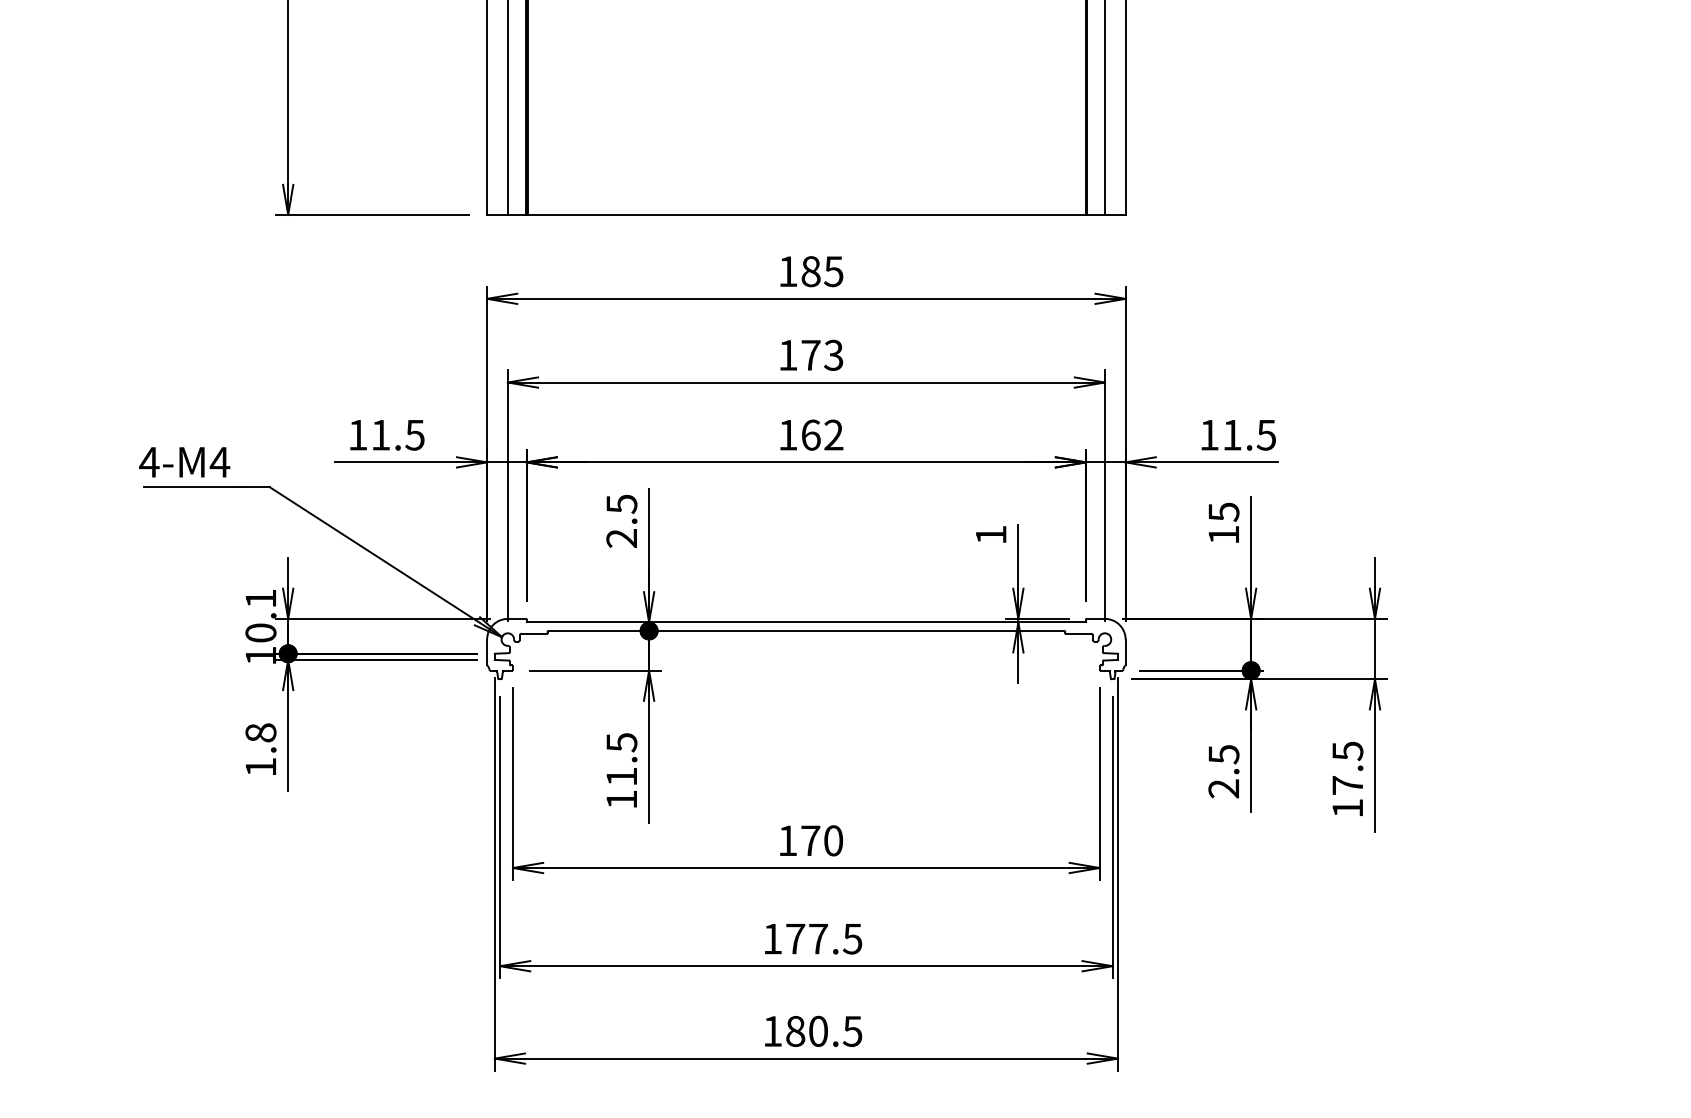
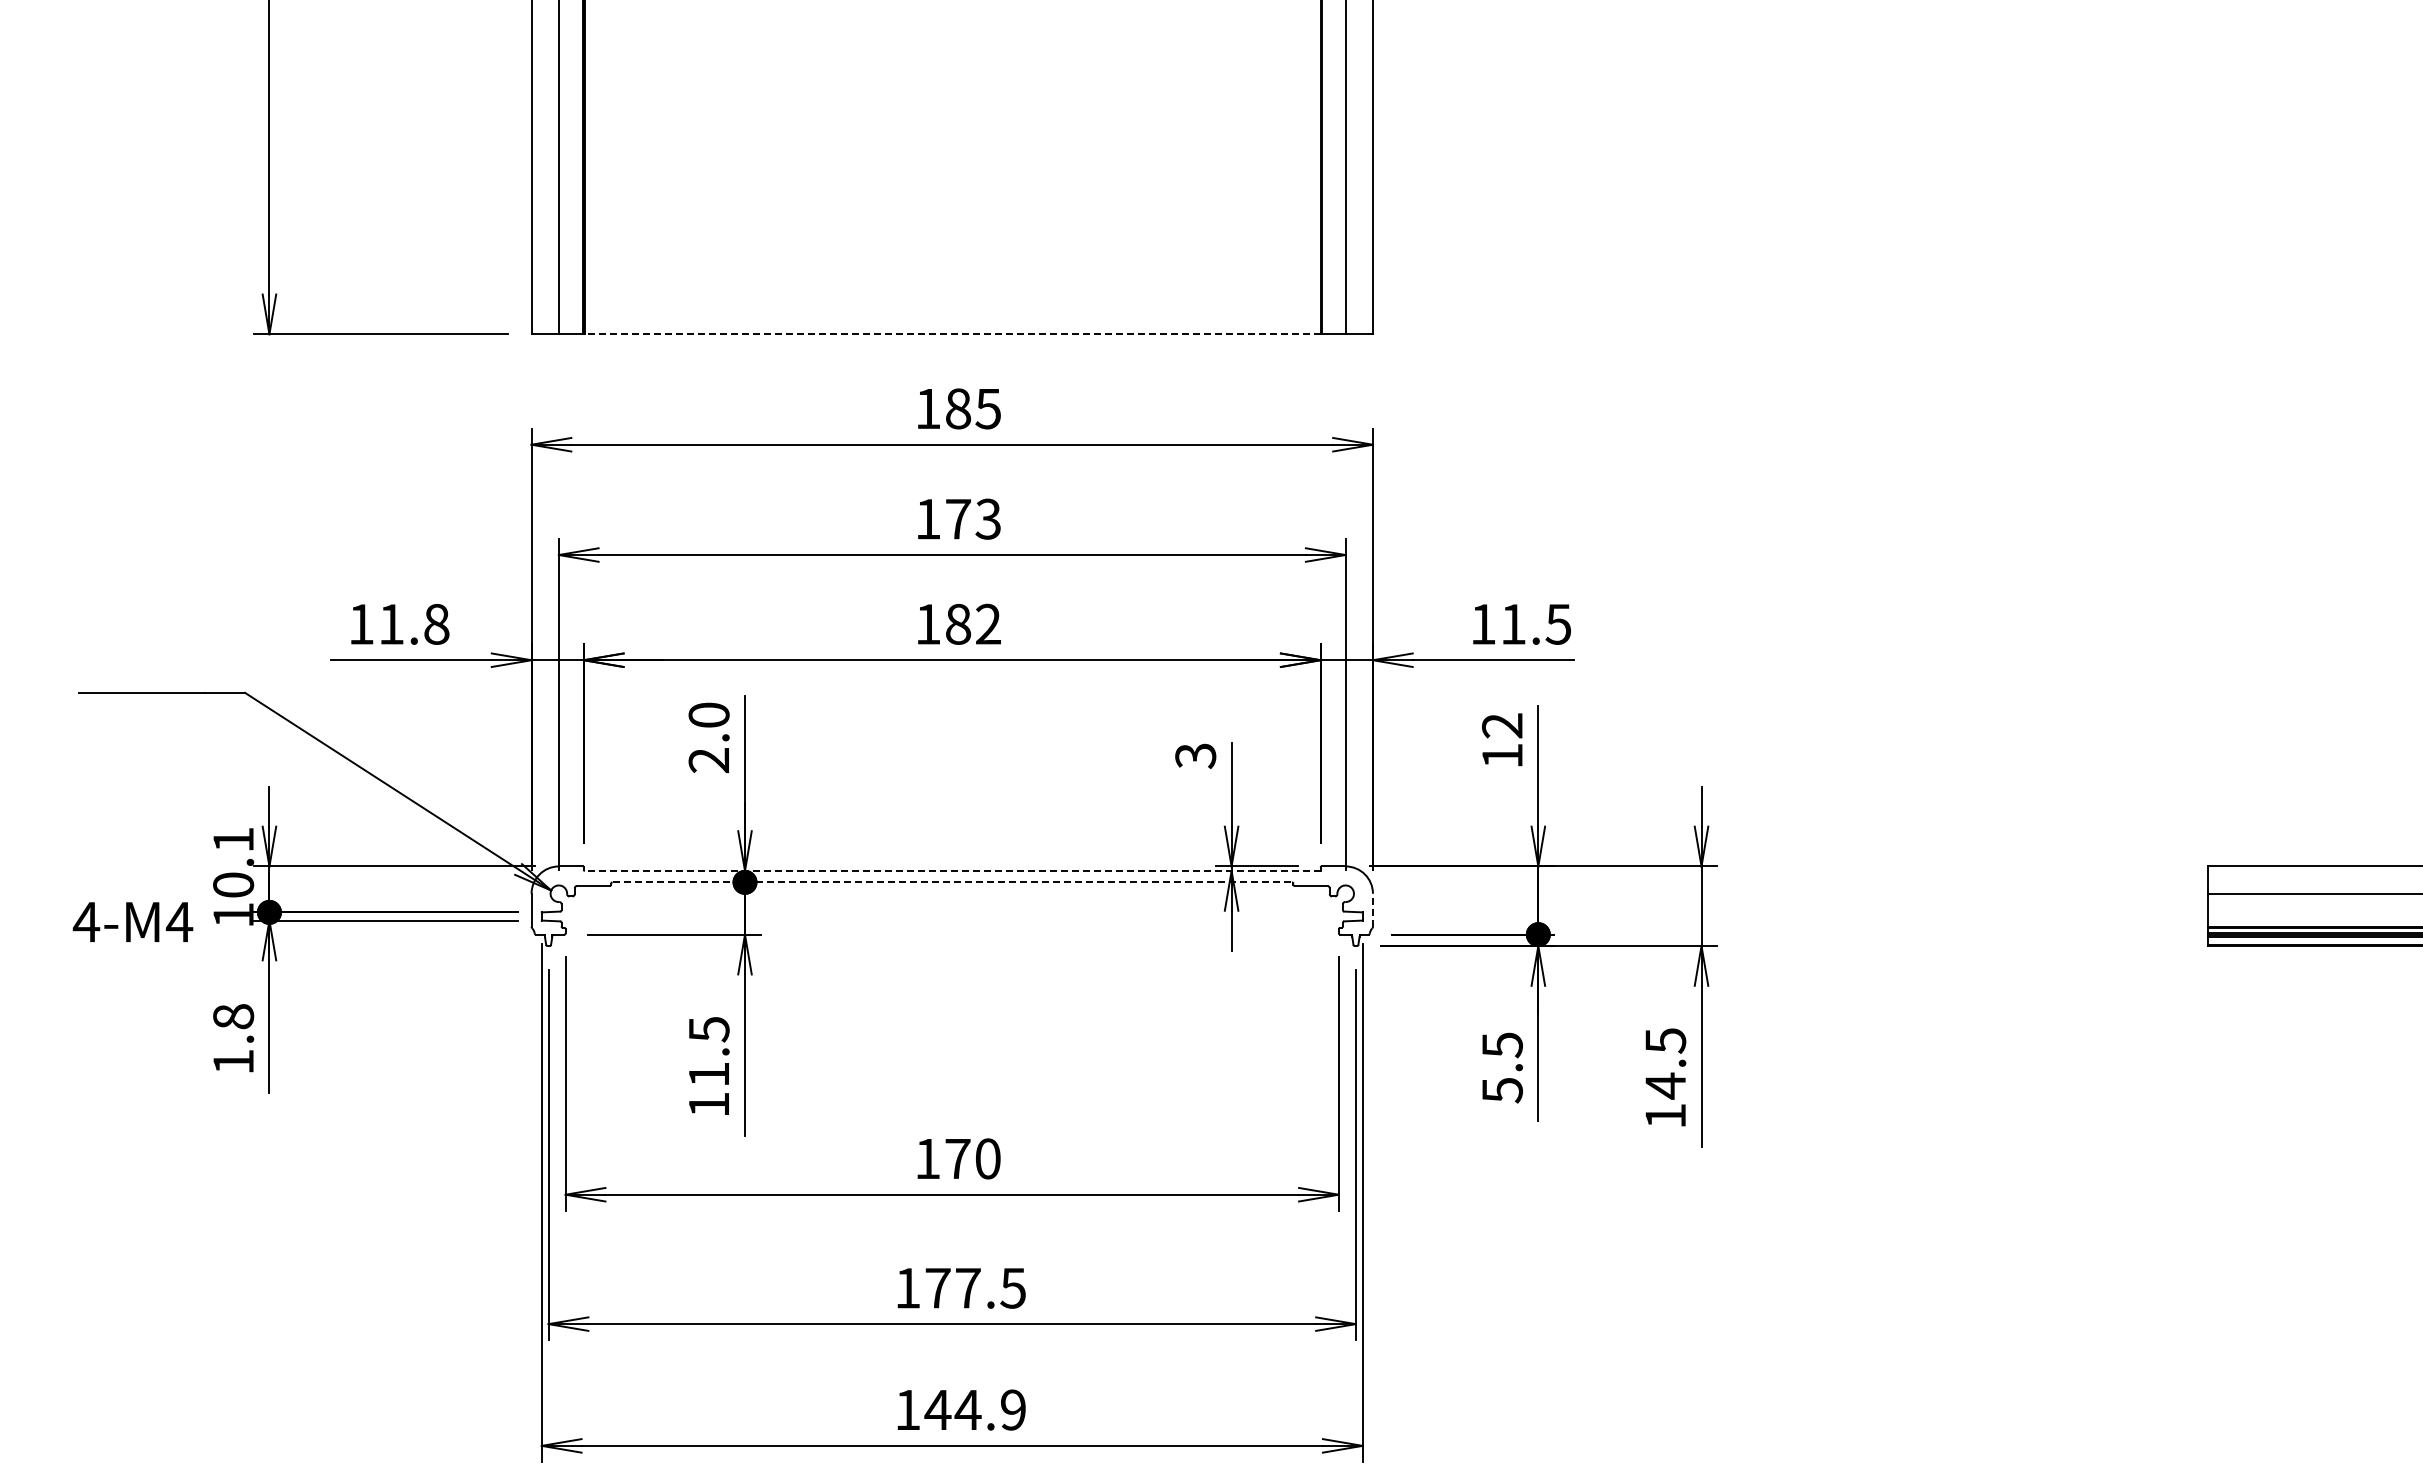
line: (806, 215) -> (952, 334), solid -> dashed
text: (811, 434) -> (958, 623), 162 -> 182
text: (414, 435) -> (436, 624), 11.5 -> 11.8
text: (184, 461) -> (132, 921), moved
text: (621, 504) -> (708, 715), 2.5 -> 2.0
text: (1223, 512) -> (1502, 726), 15 -> 12
text: (990, 535) -> (1195, 756), 1 -> 3
line: (806, 622) -> (952, 871), solid -> dashed
line: (806, 631) -> (952, 882), solid -> dashed
line: (1125, 652) -> (1372, 910), solid -> dashed
text: (1347, 785) -> (1665, 1085), 17.5 -> 14.5
text: (1223, 788) -> (1502, 1090), 2.5 -> 5.5
text: (823, 1031) -> (974, 1409), 180.5 -> 144.9

